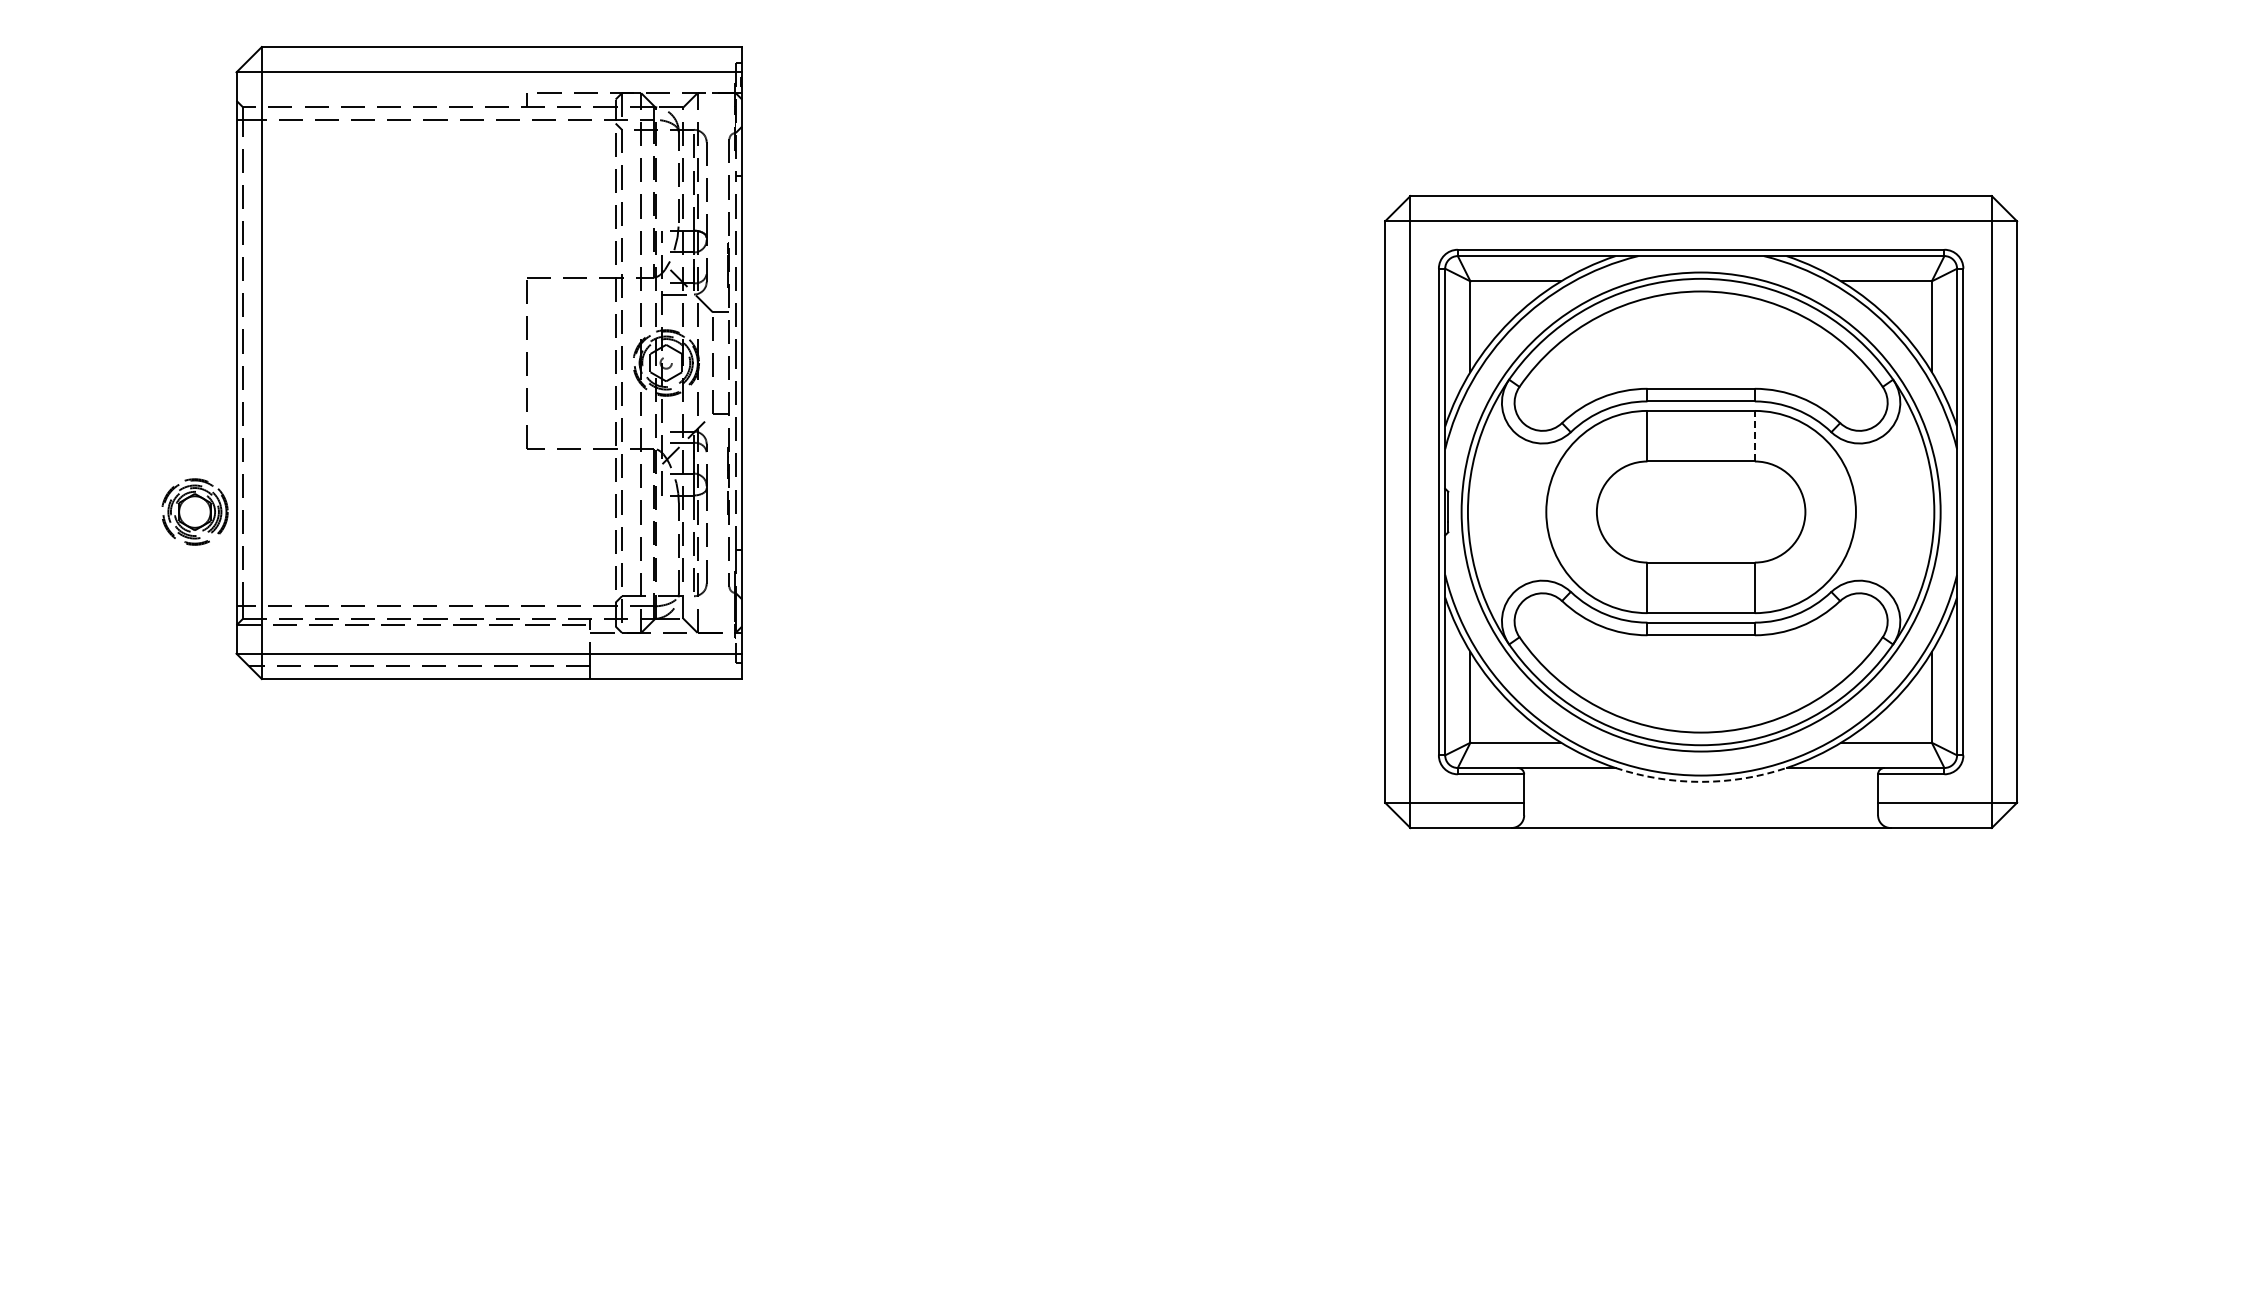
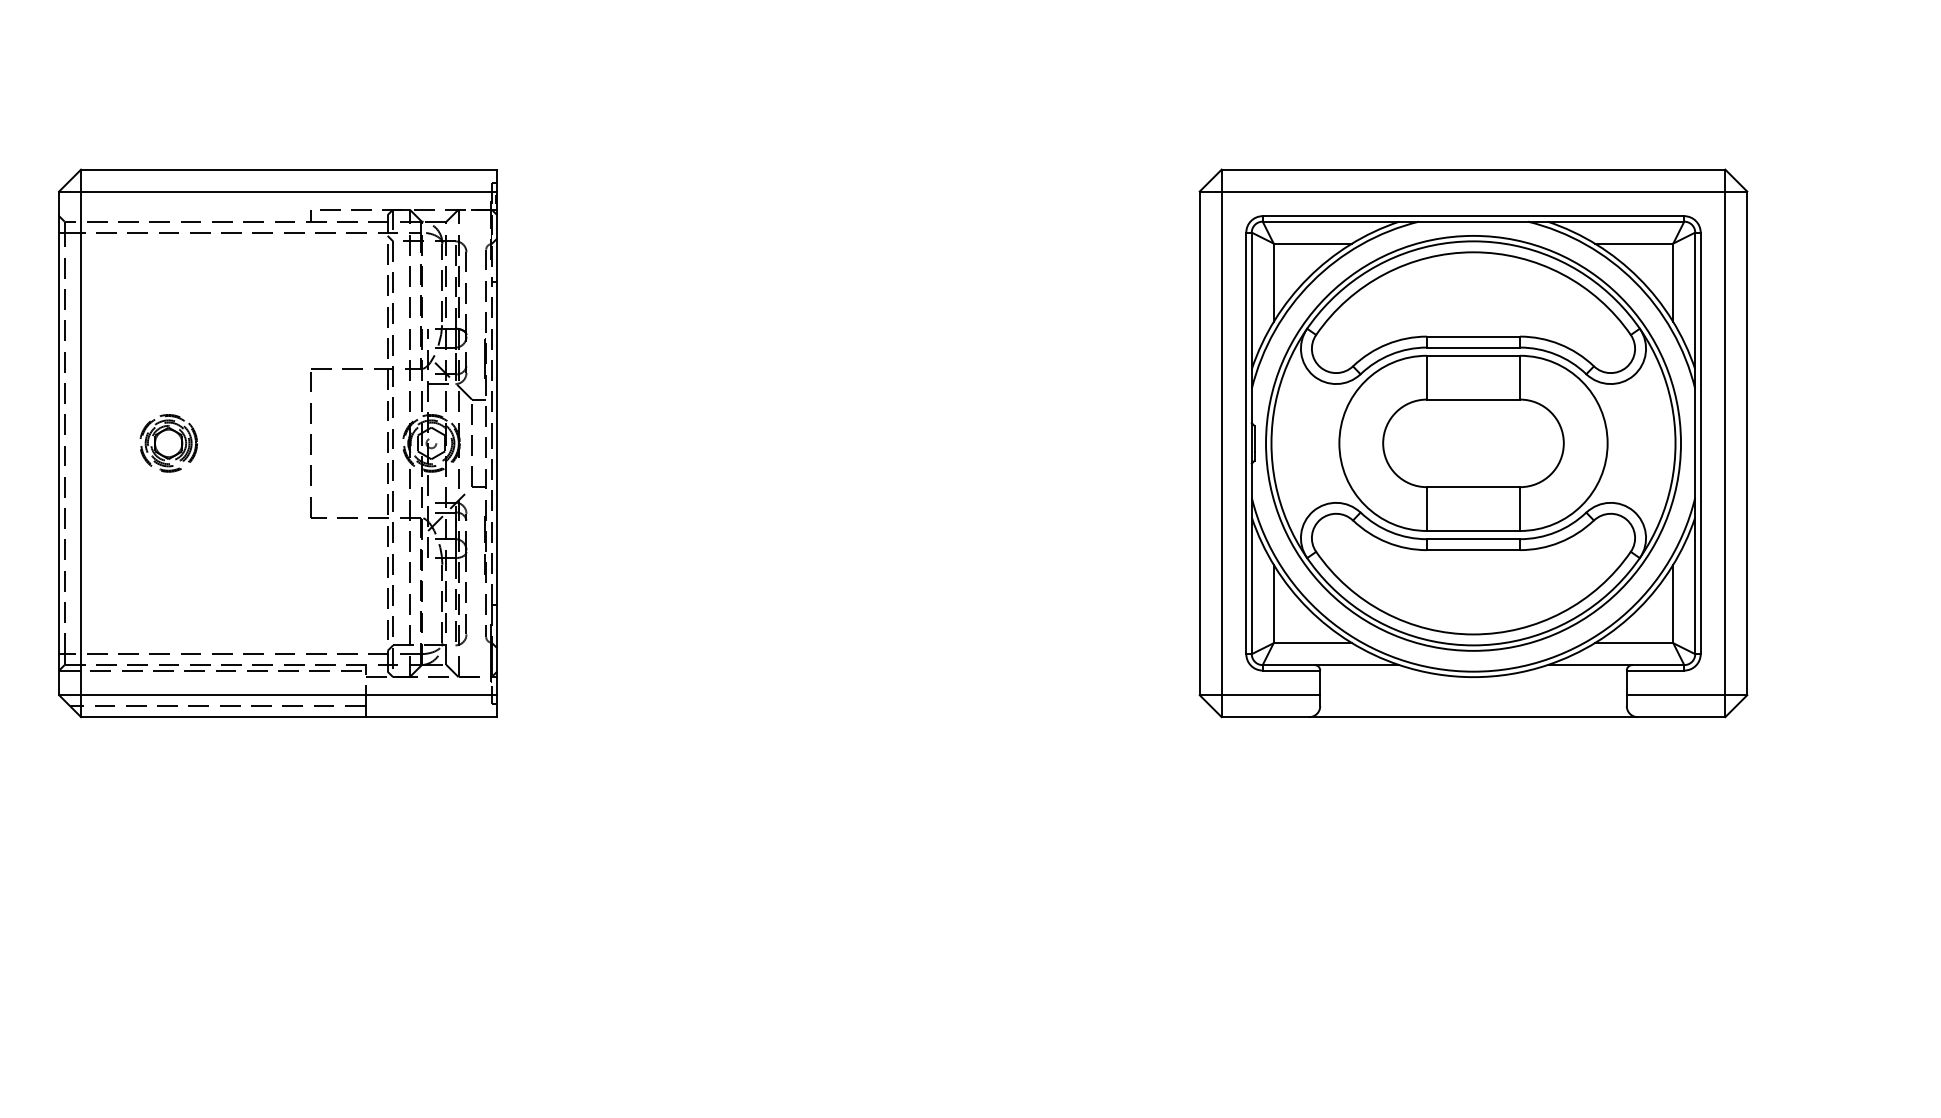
part: (488, 363) -> (277, 443), moved
line: (1754, 435) -> (1519, 377), dashed -> solid
arc: (1701, 781) -> (1473, 676), dashed -> solid

